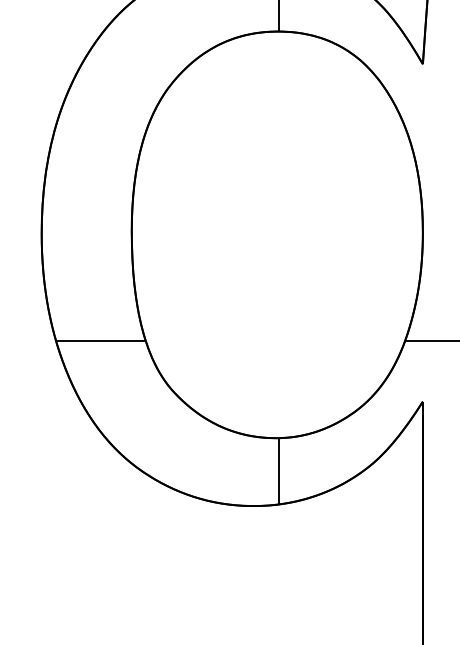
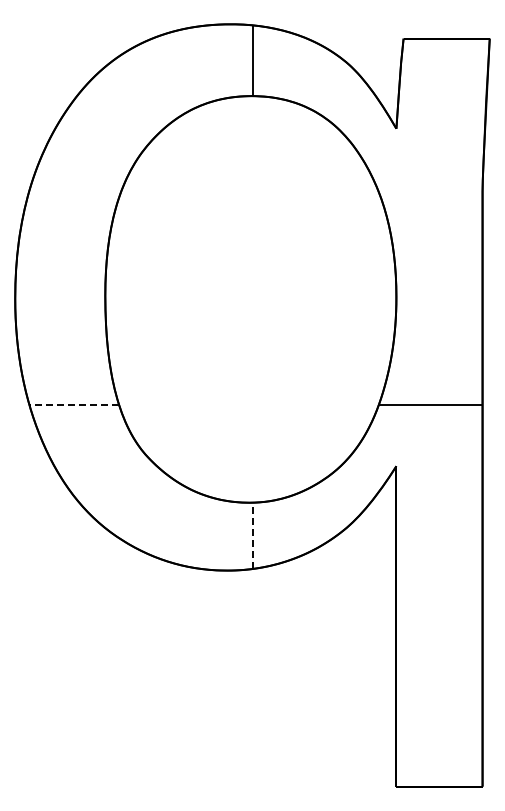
line: (100, 340) -> (74, 405), solid -> dashed
line: (278, 470) -> (252, 535), solid -> dashed

